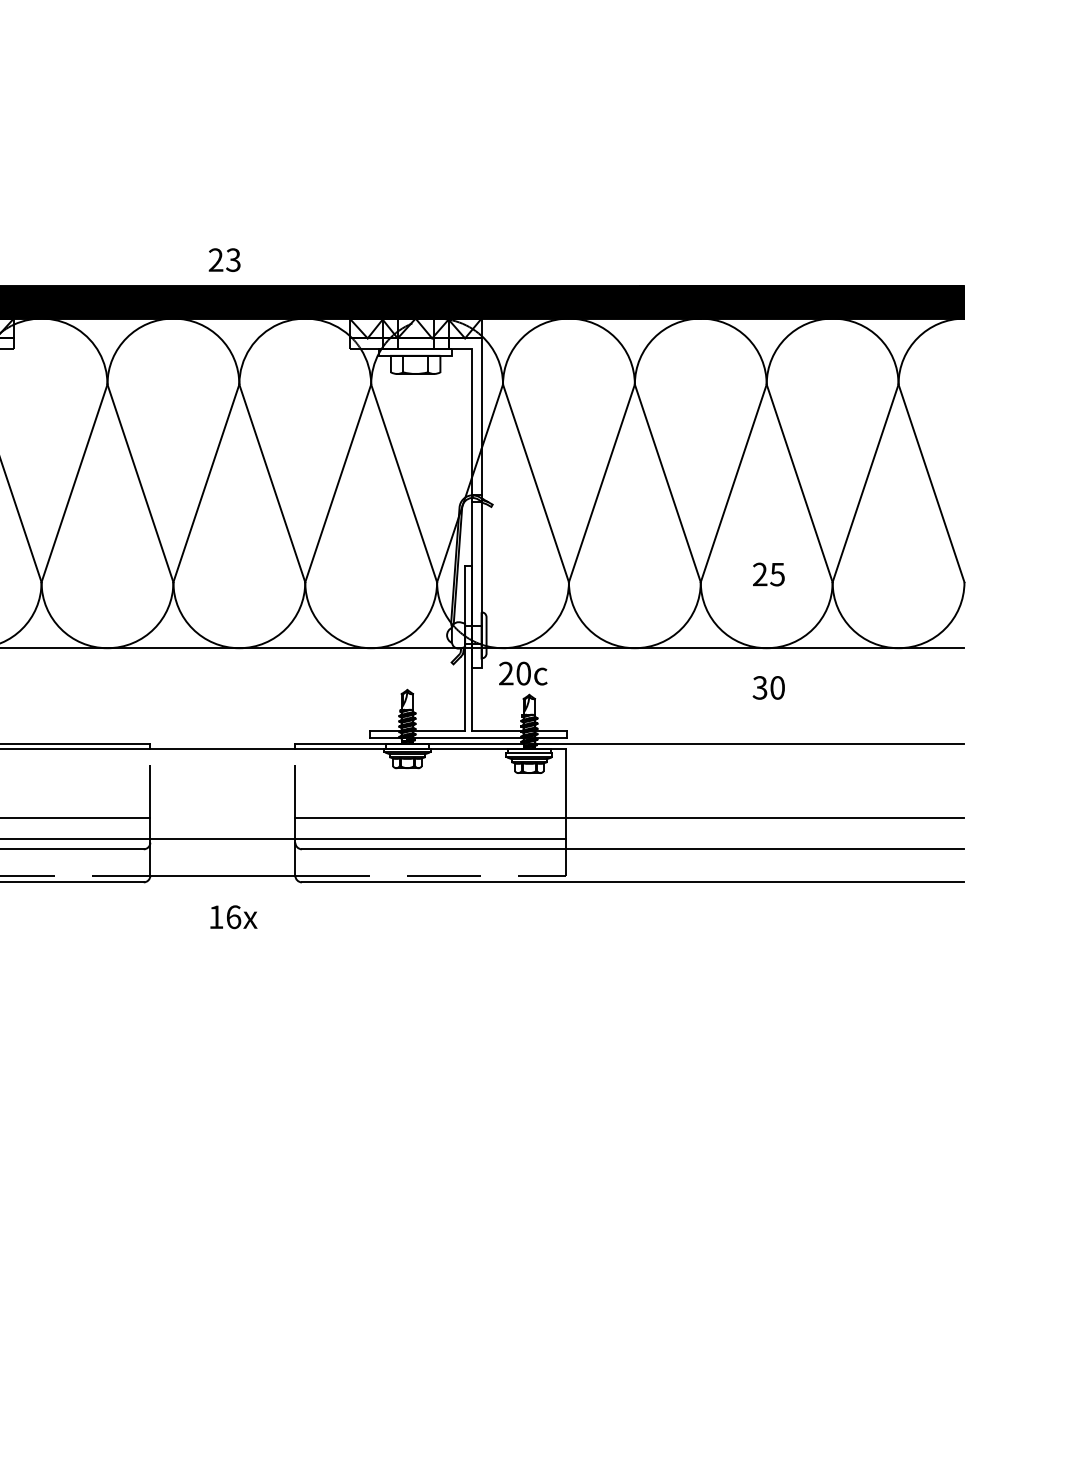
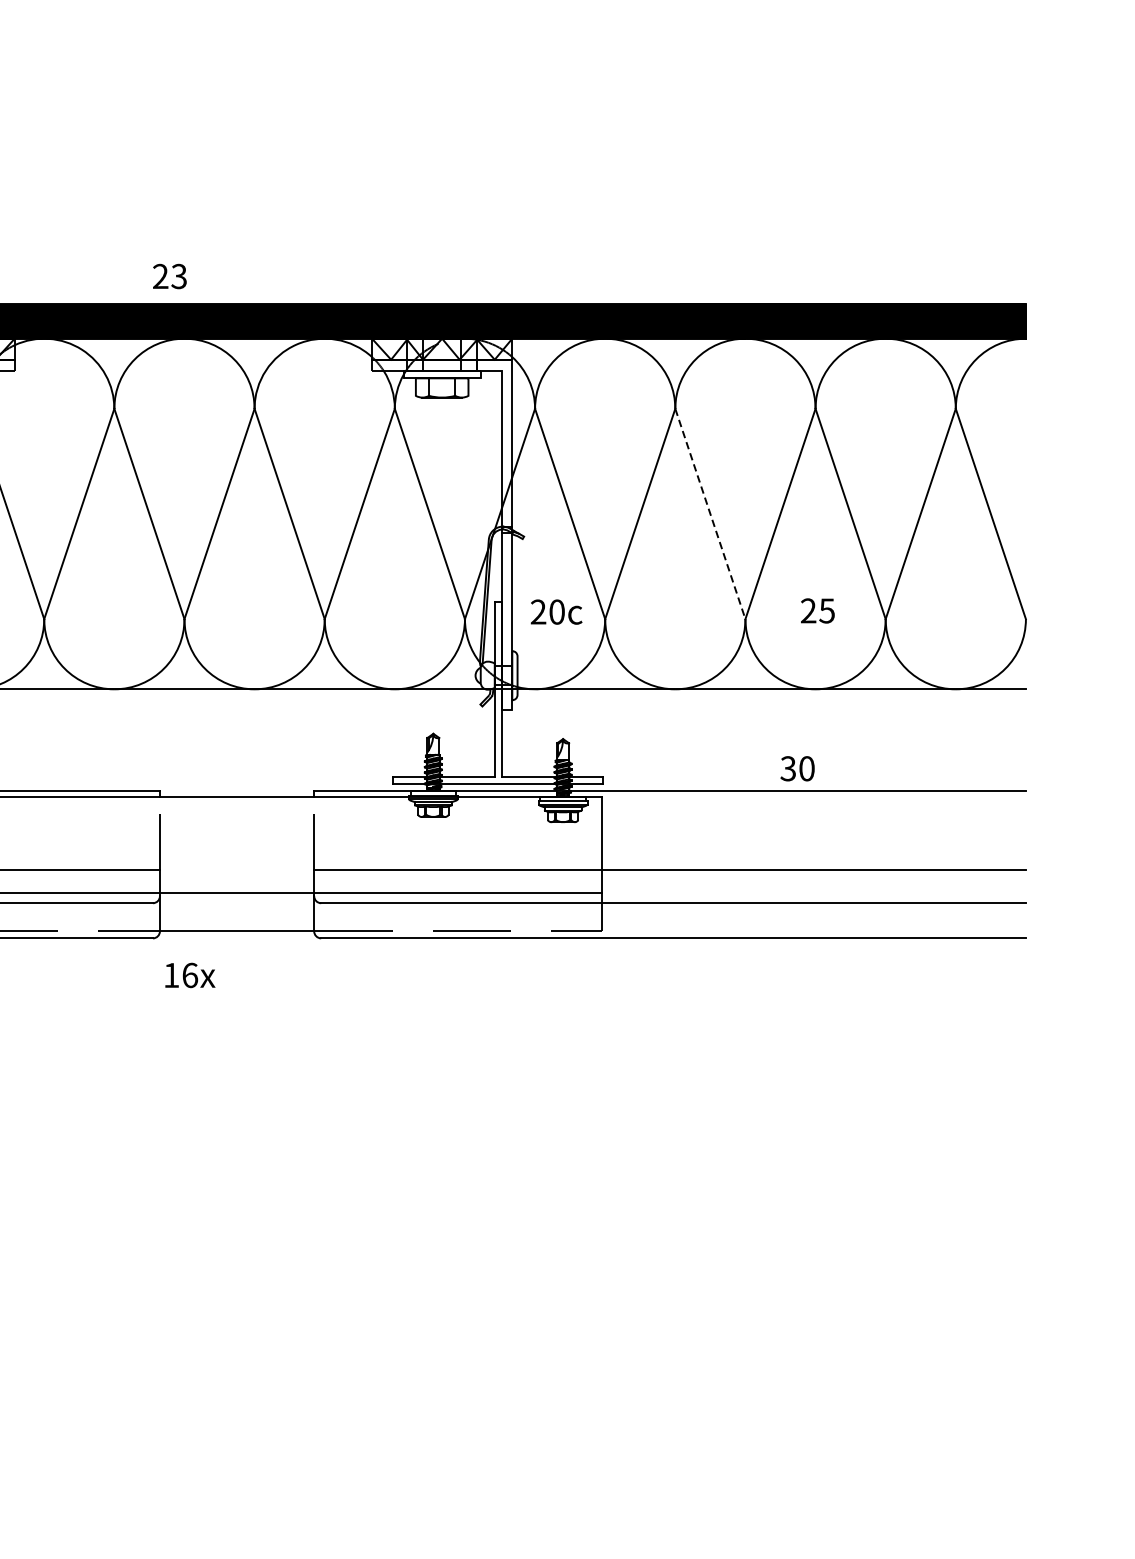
text: (224, 259) -> (169, 275), moved
line: (667, 483) -> (710, 514), solid -> dashed
text: (523, 673) -> (556, 611), moved
text: (768, 687) -> (797, 768), moved
text: (233, 917) -> (189, 975), moved

